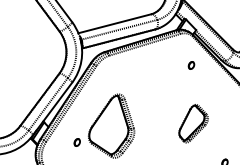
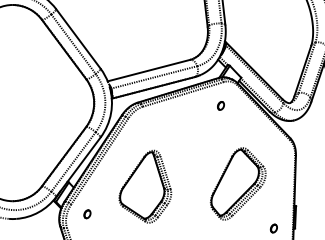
part: (191, 65) -> (220, 105), moved
part: (193, 123) -> (238, 183), size x1.67
part: (77, 142) -> (87, 214), moved

